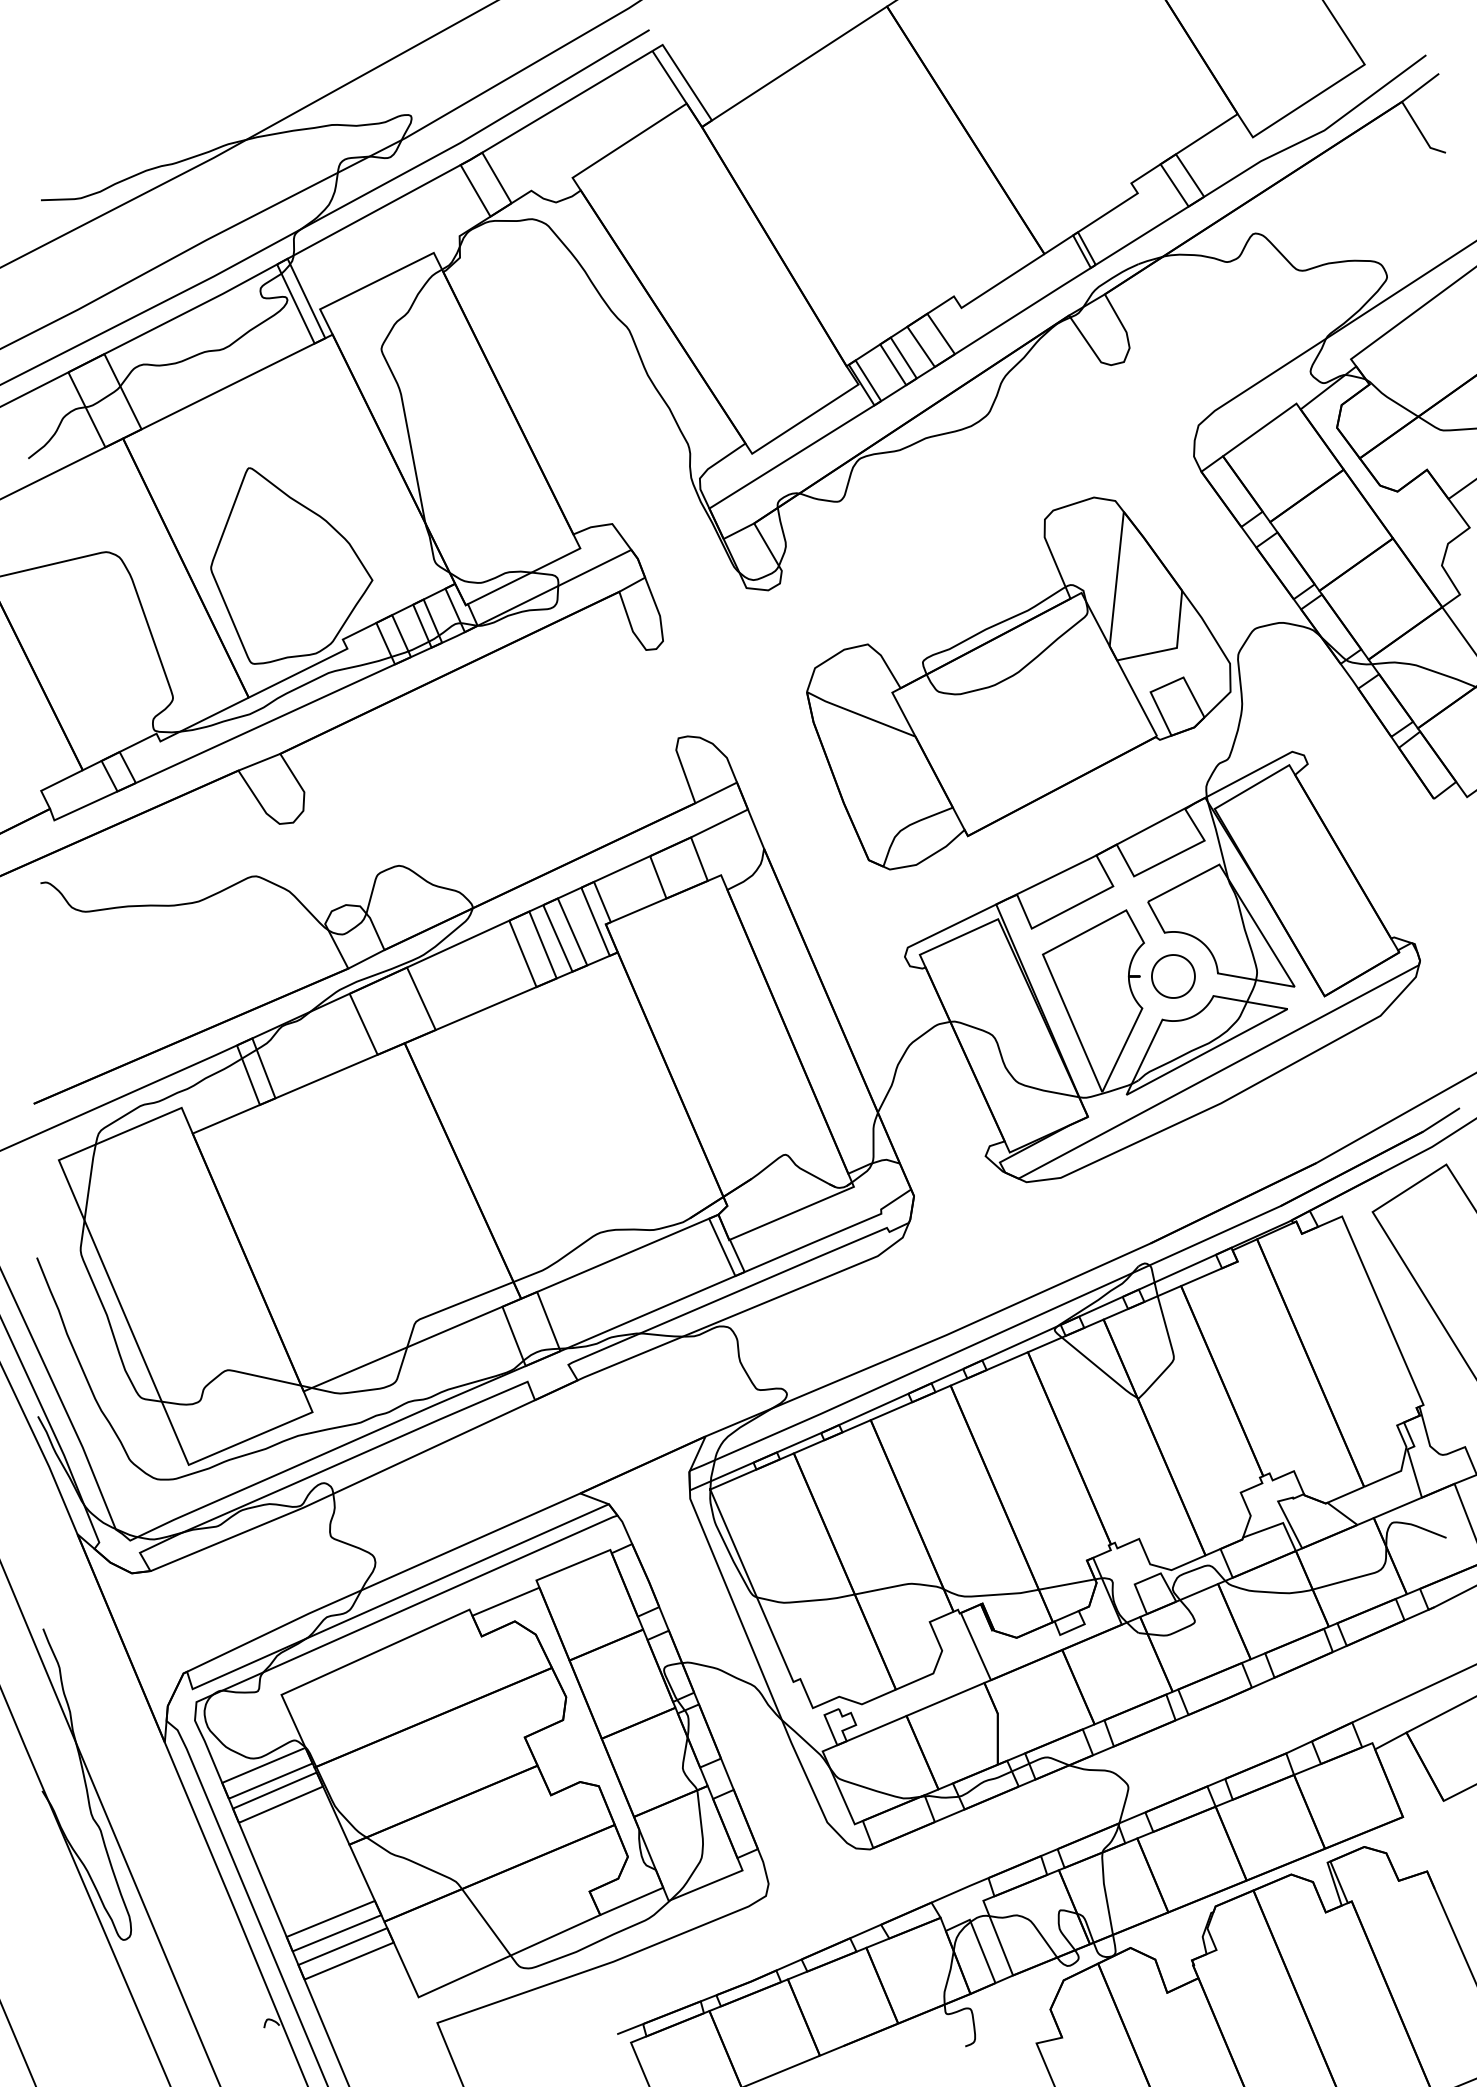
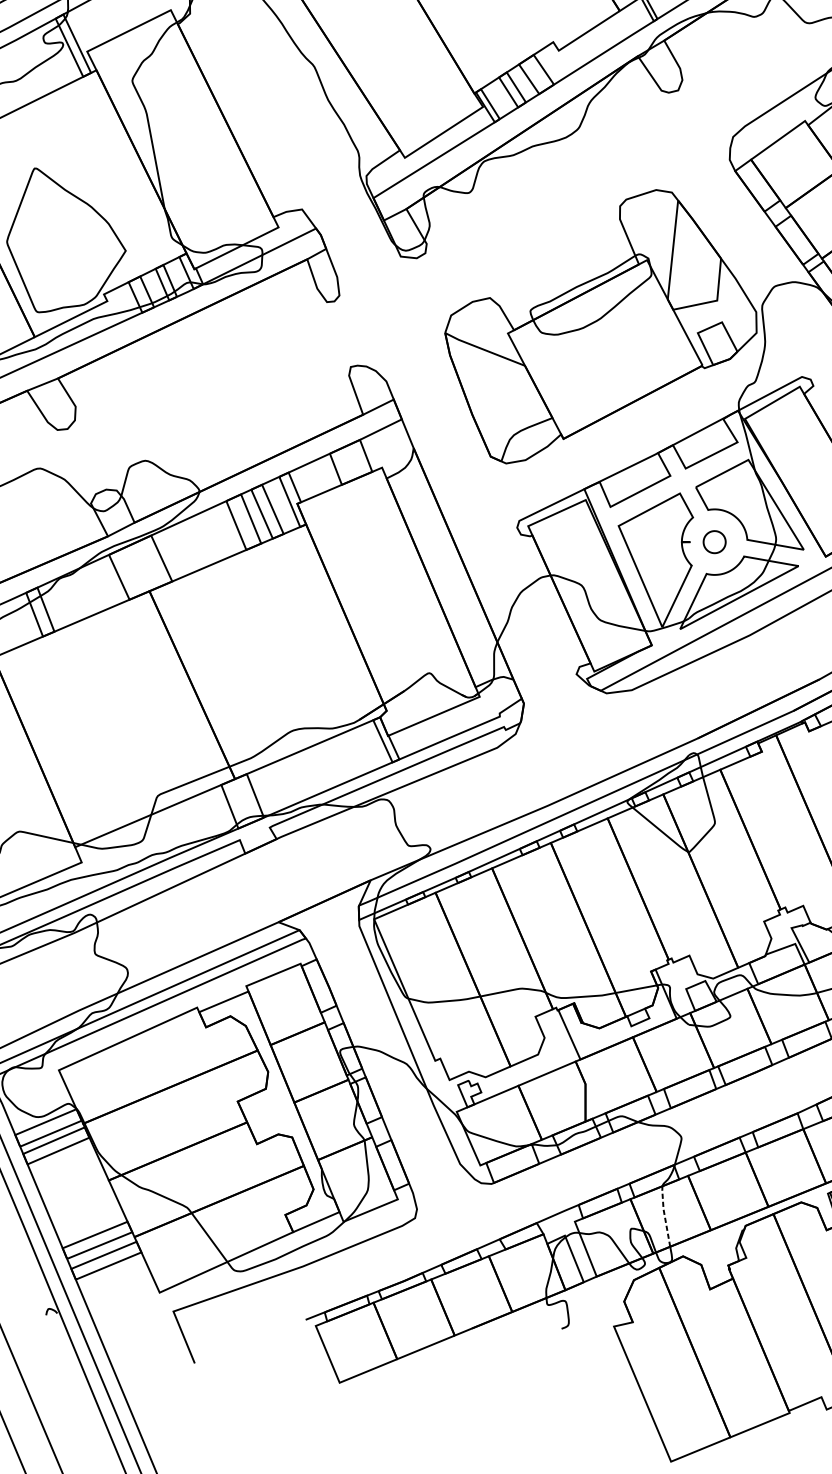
part: (1173, 976) -> (714, 542), size x0.7
line: (1105, 1892) -> (664, 1215), solid -> dashed

